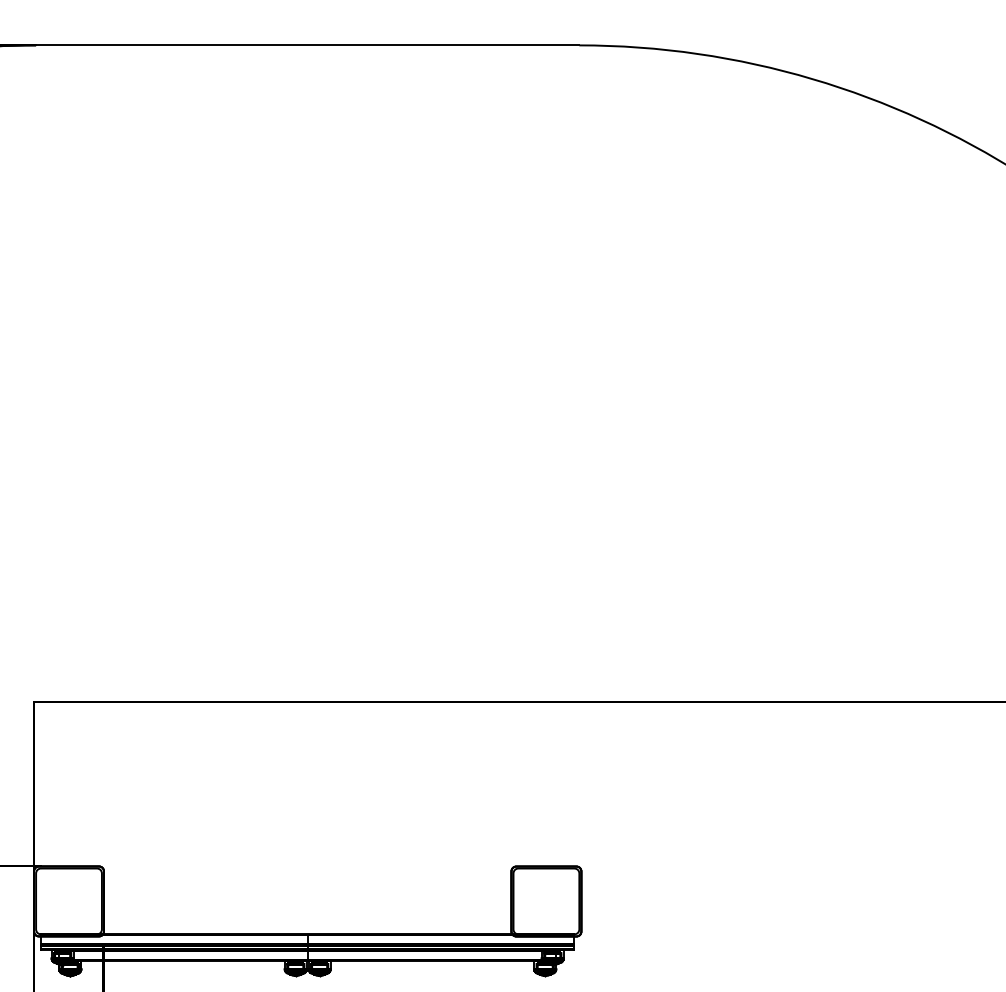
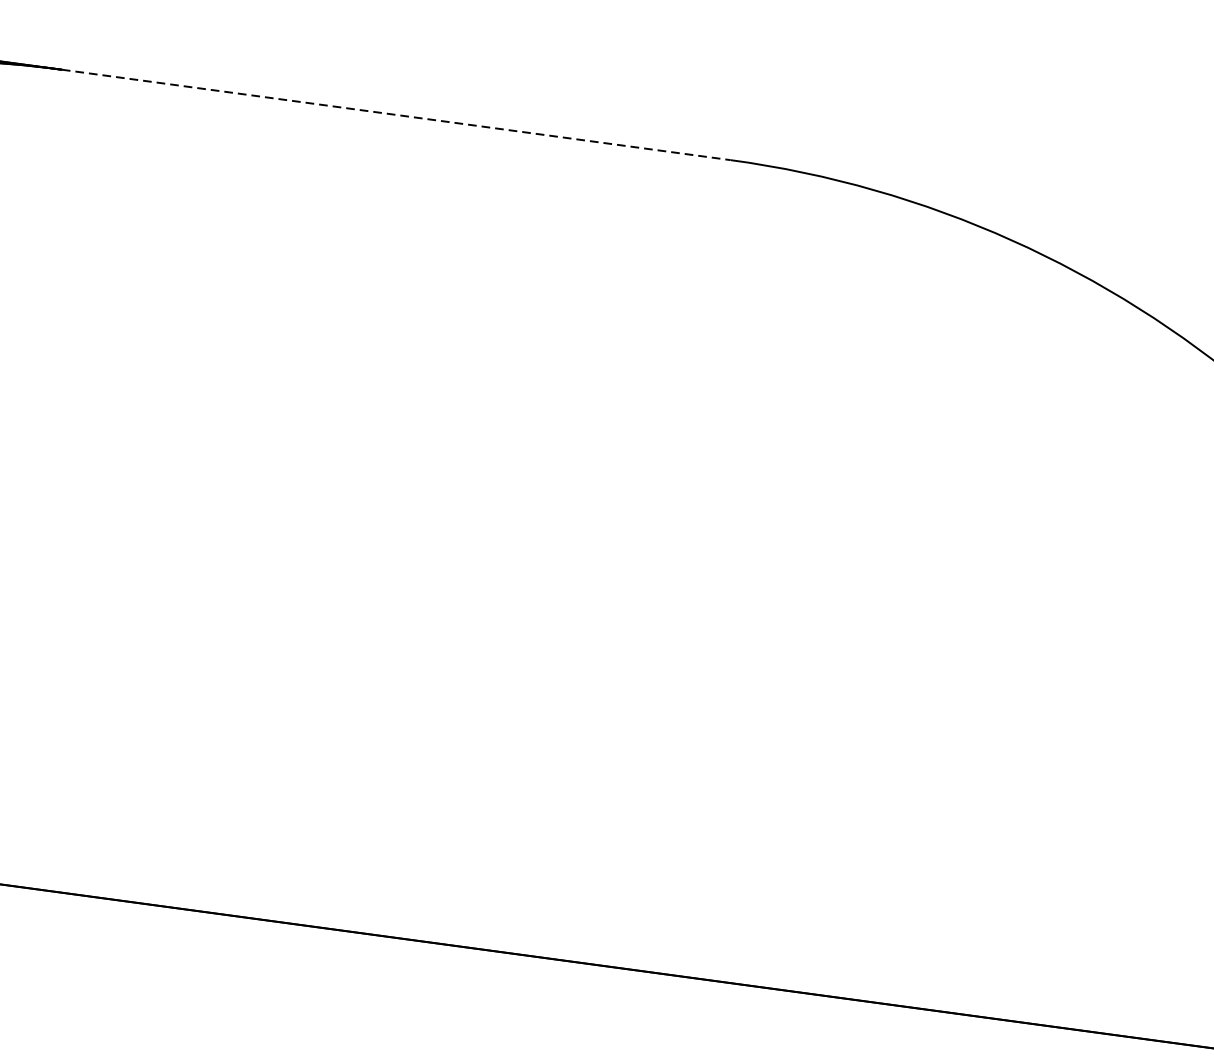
line: (307, 45) -> (395, 115), solid -> dashed

